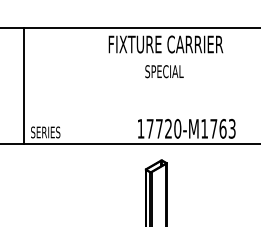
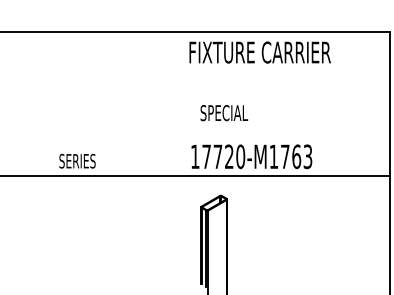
text: (165, 44) -> (259, 52), moved
text: (164, 71) -> (224, 113), moved
line: (23, 85) -> (50, 103), removed

